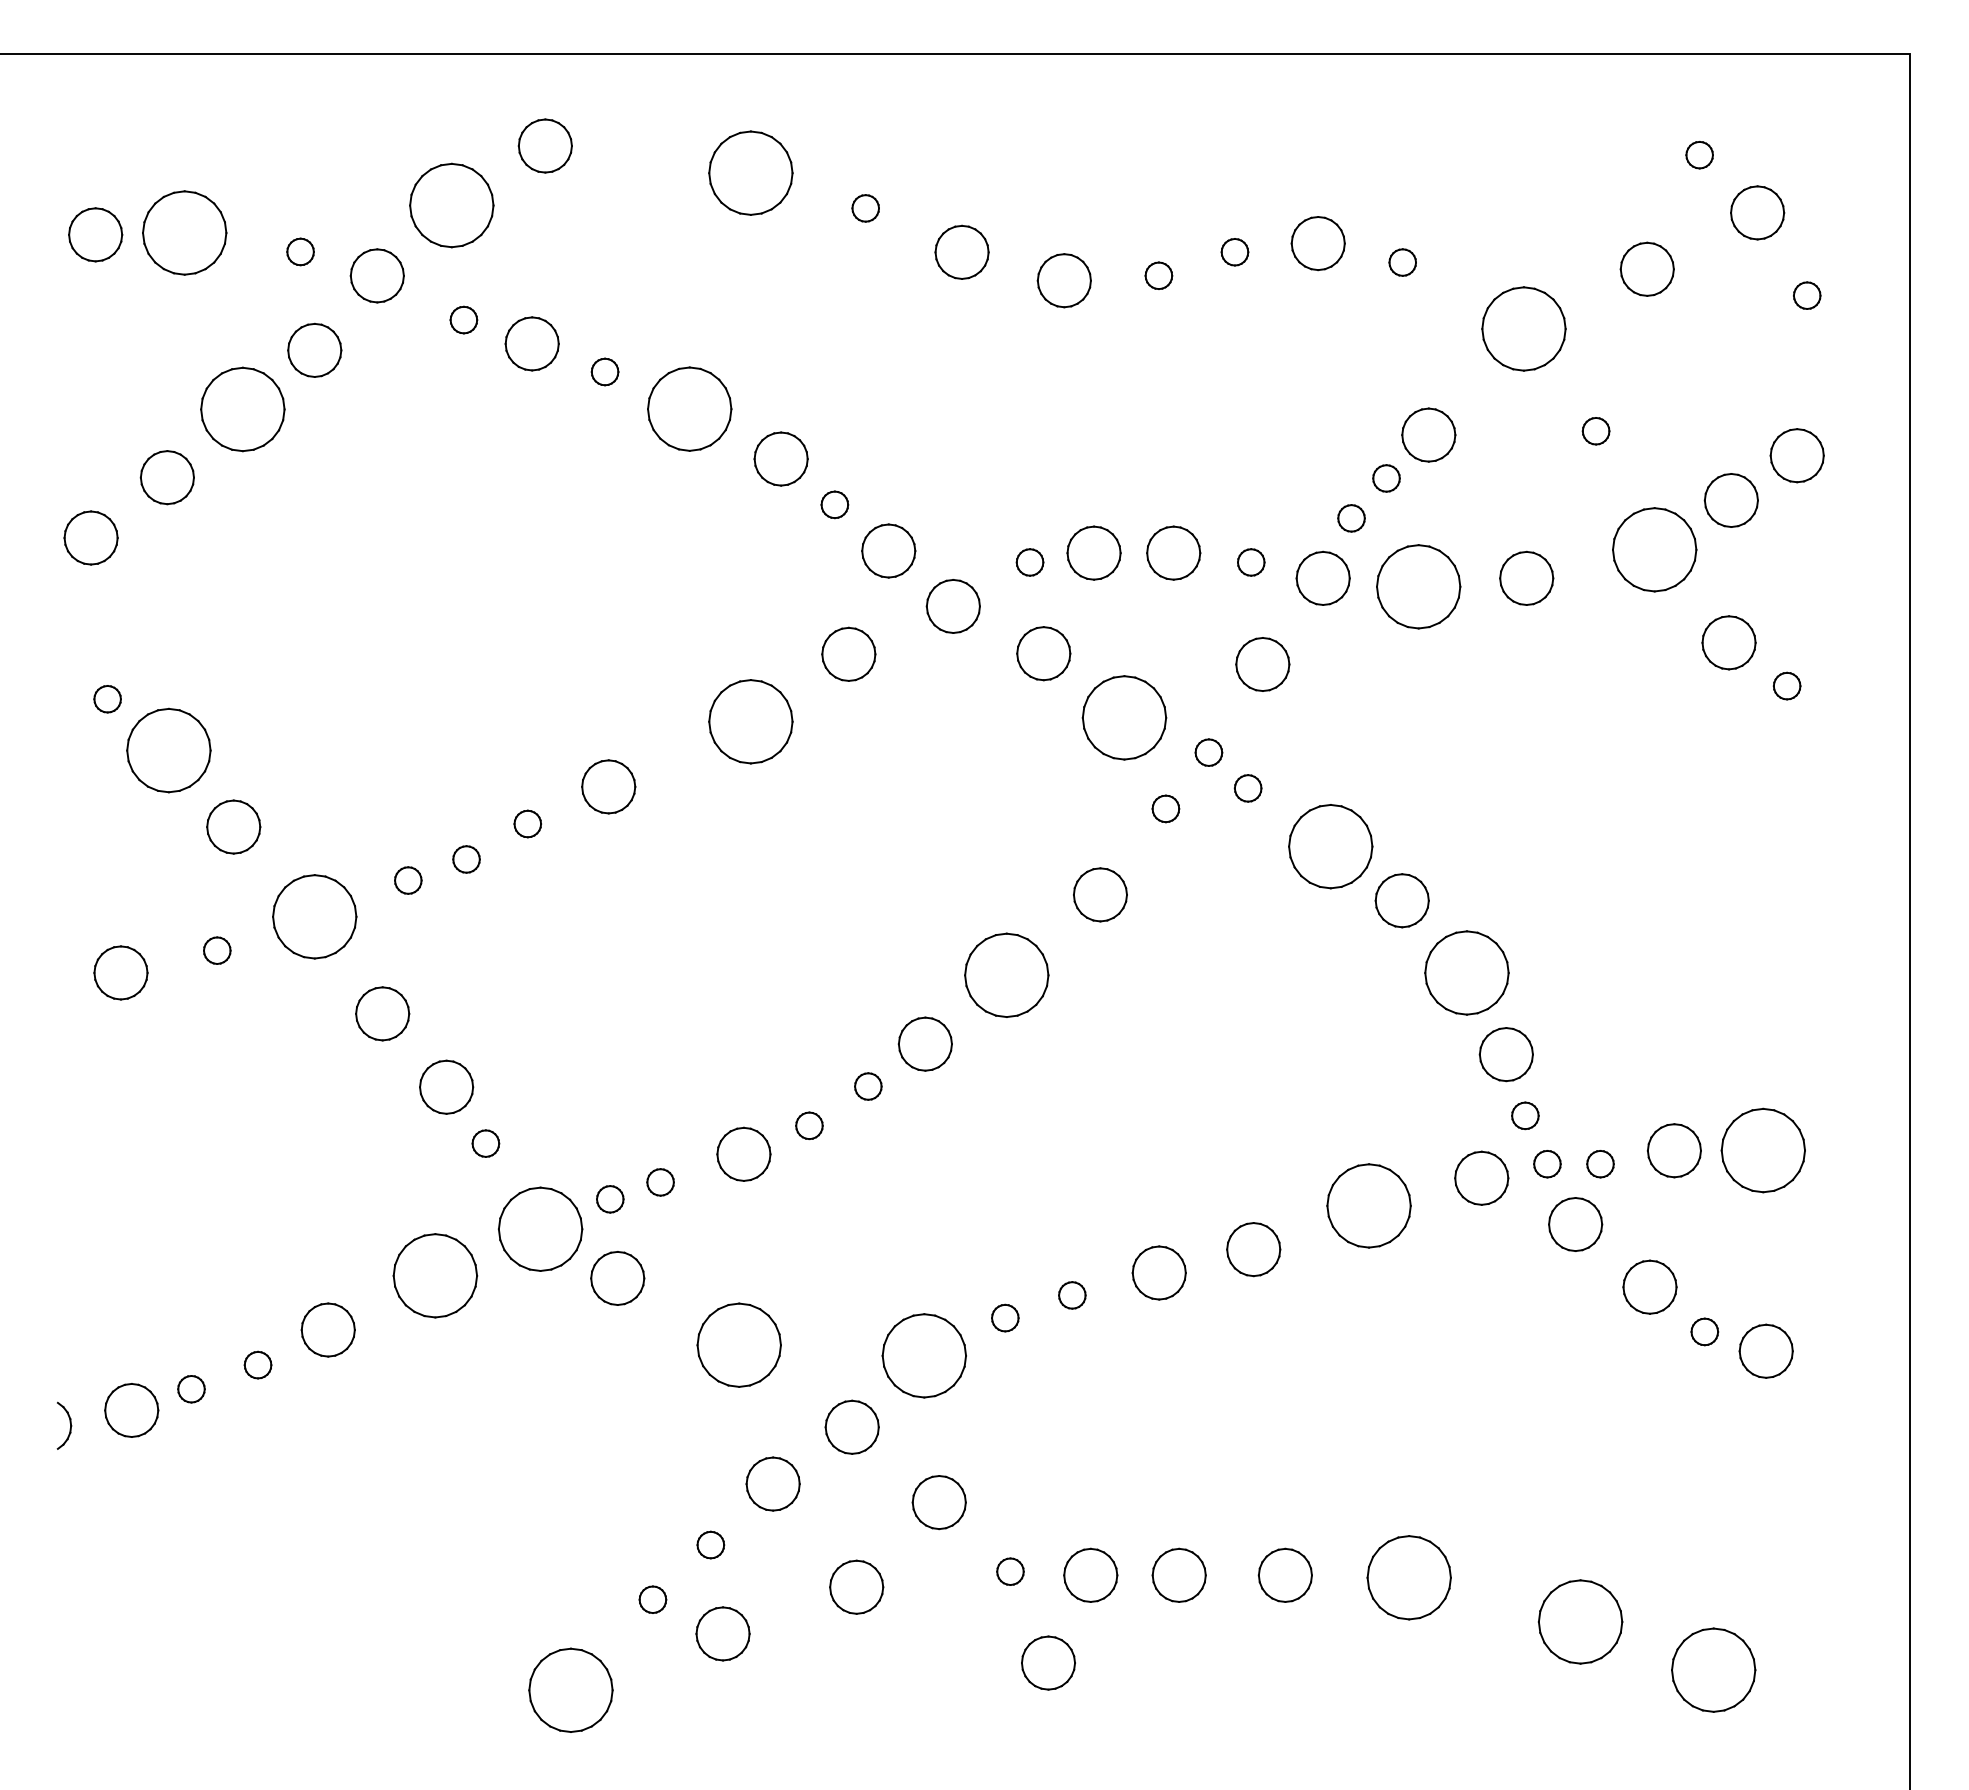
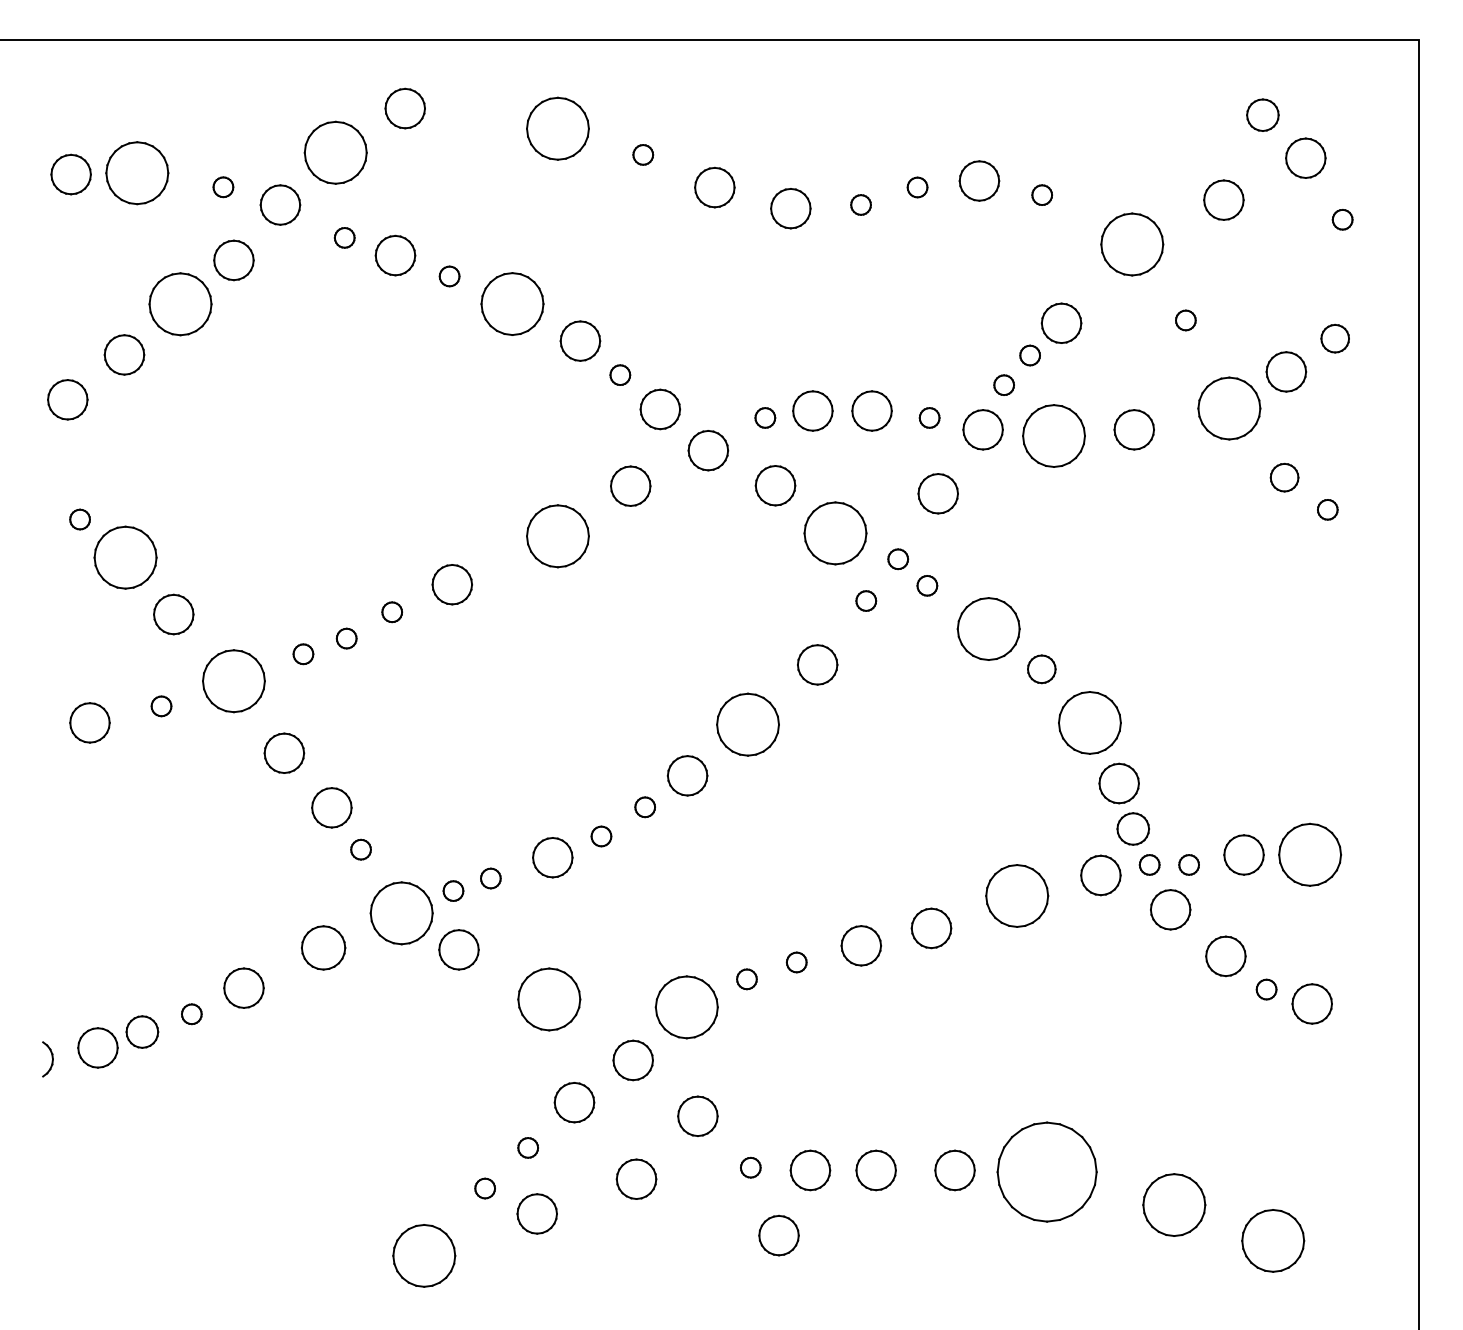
part: (1699, 155) -> (1262, 115), size x1.6
part: (1796, 455) -> (1334, 338), size x0.7
part: (1728, 642) -> (1284, 477), size x0.7
part: (1401, 900) -> (1041, 669), size x0.7
part: (1525, 1115) -> (1133, 828), size x1.6
part: (435, 1275) -> (323, 947), size x0.7
part: (191, 1389) -> (142, 1032), size x1.6
part: (1408, 1577) -> (1046, 1172), size x1.6

